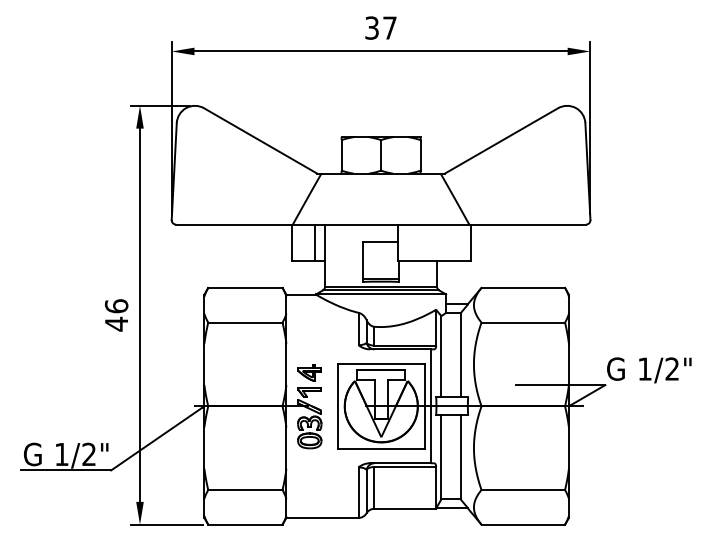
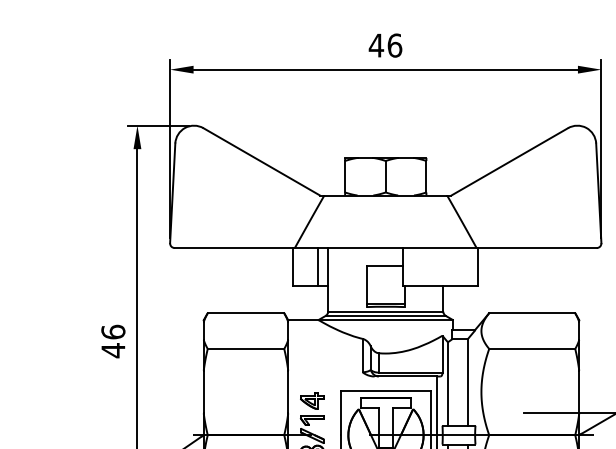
text: (380, 27) -> (385, 44), 37 -> 46

